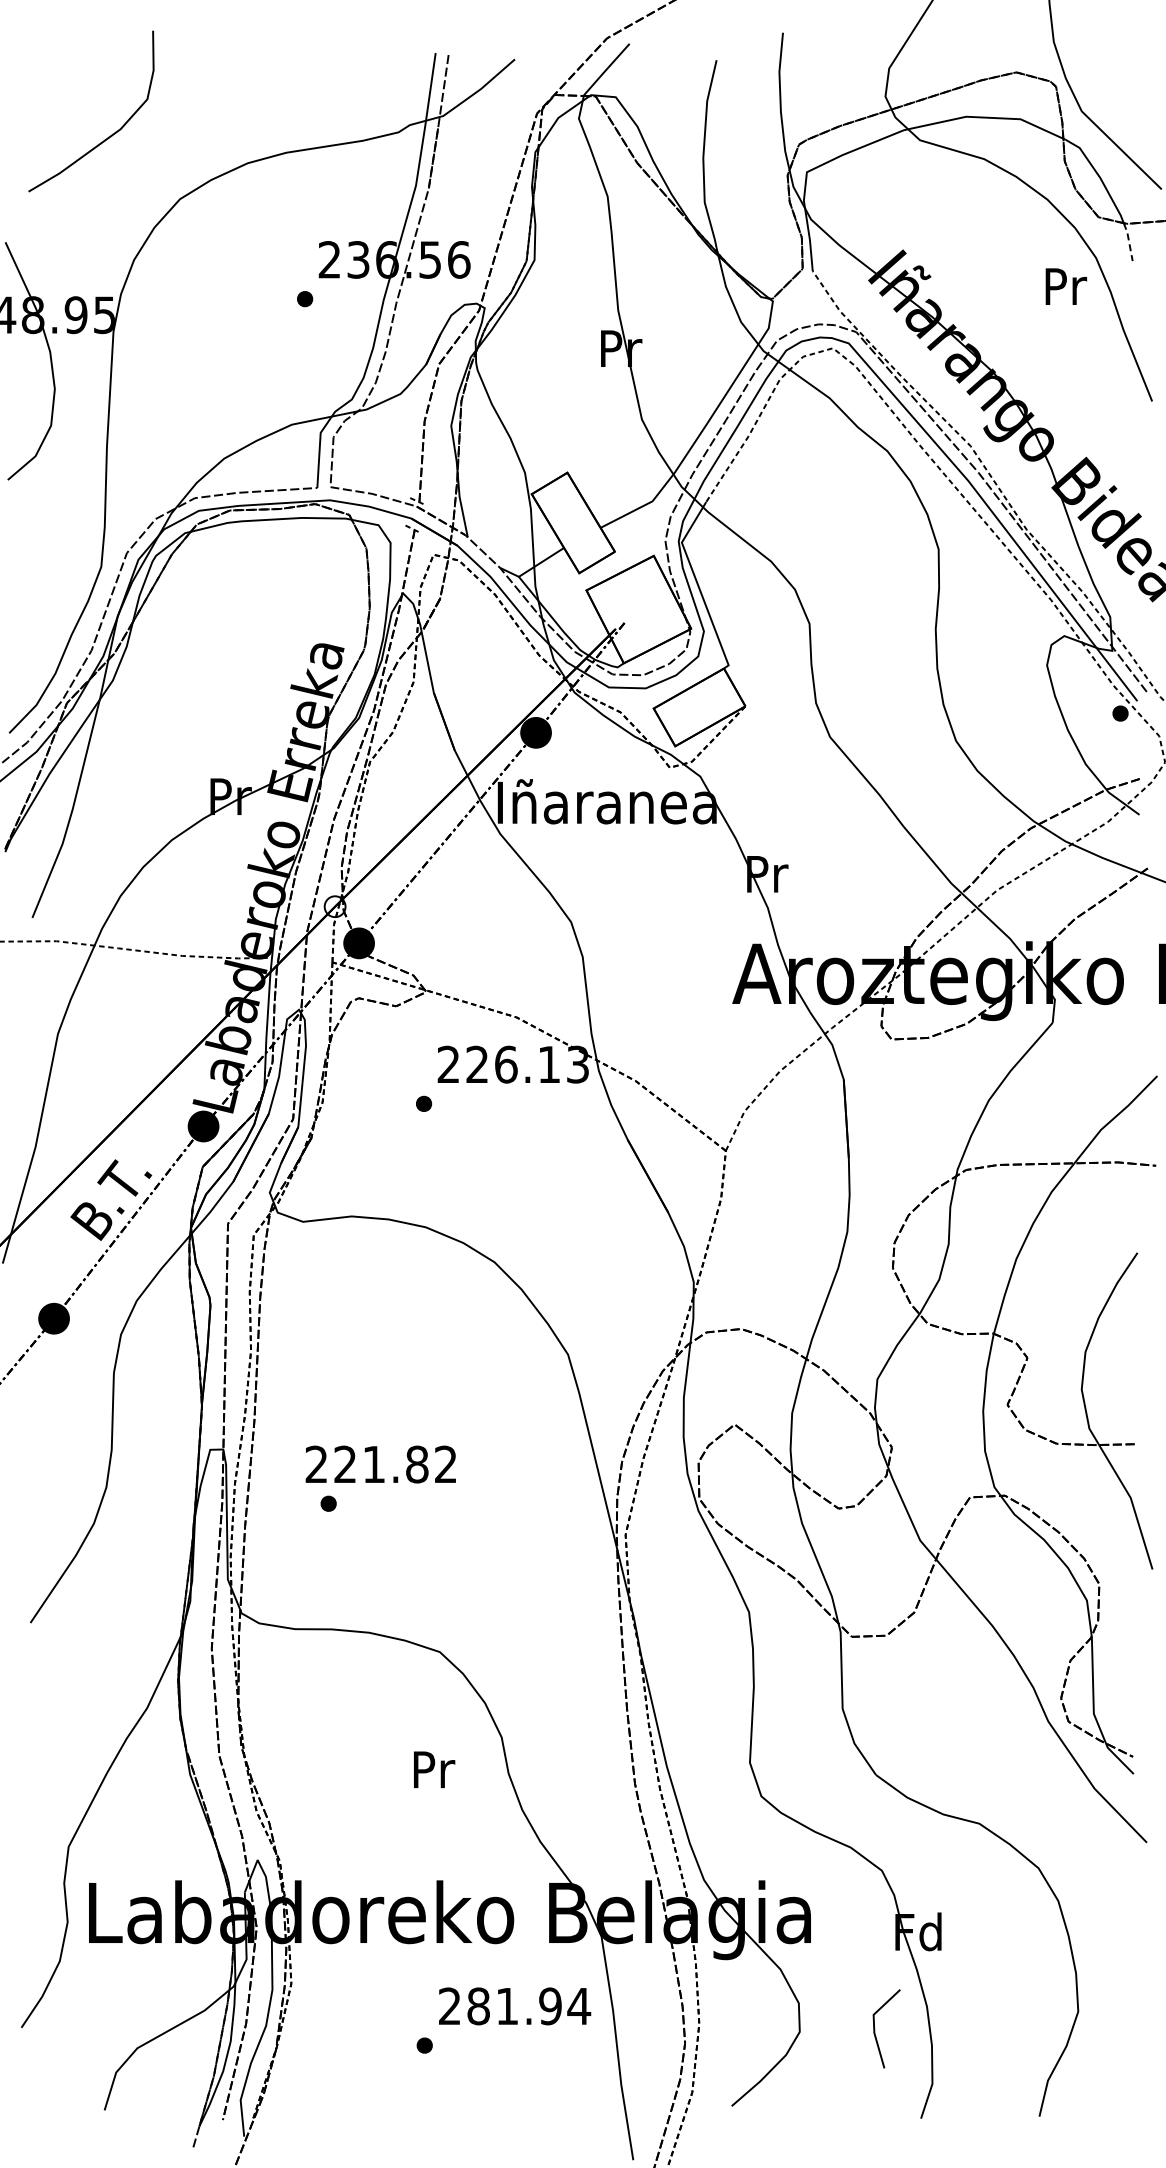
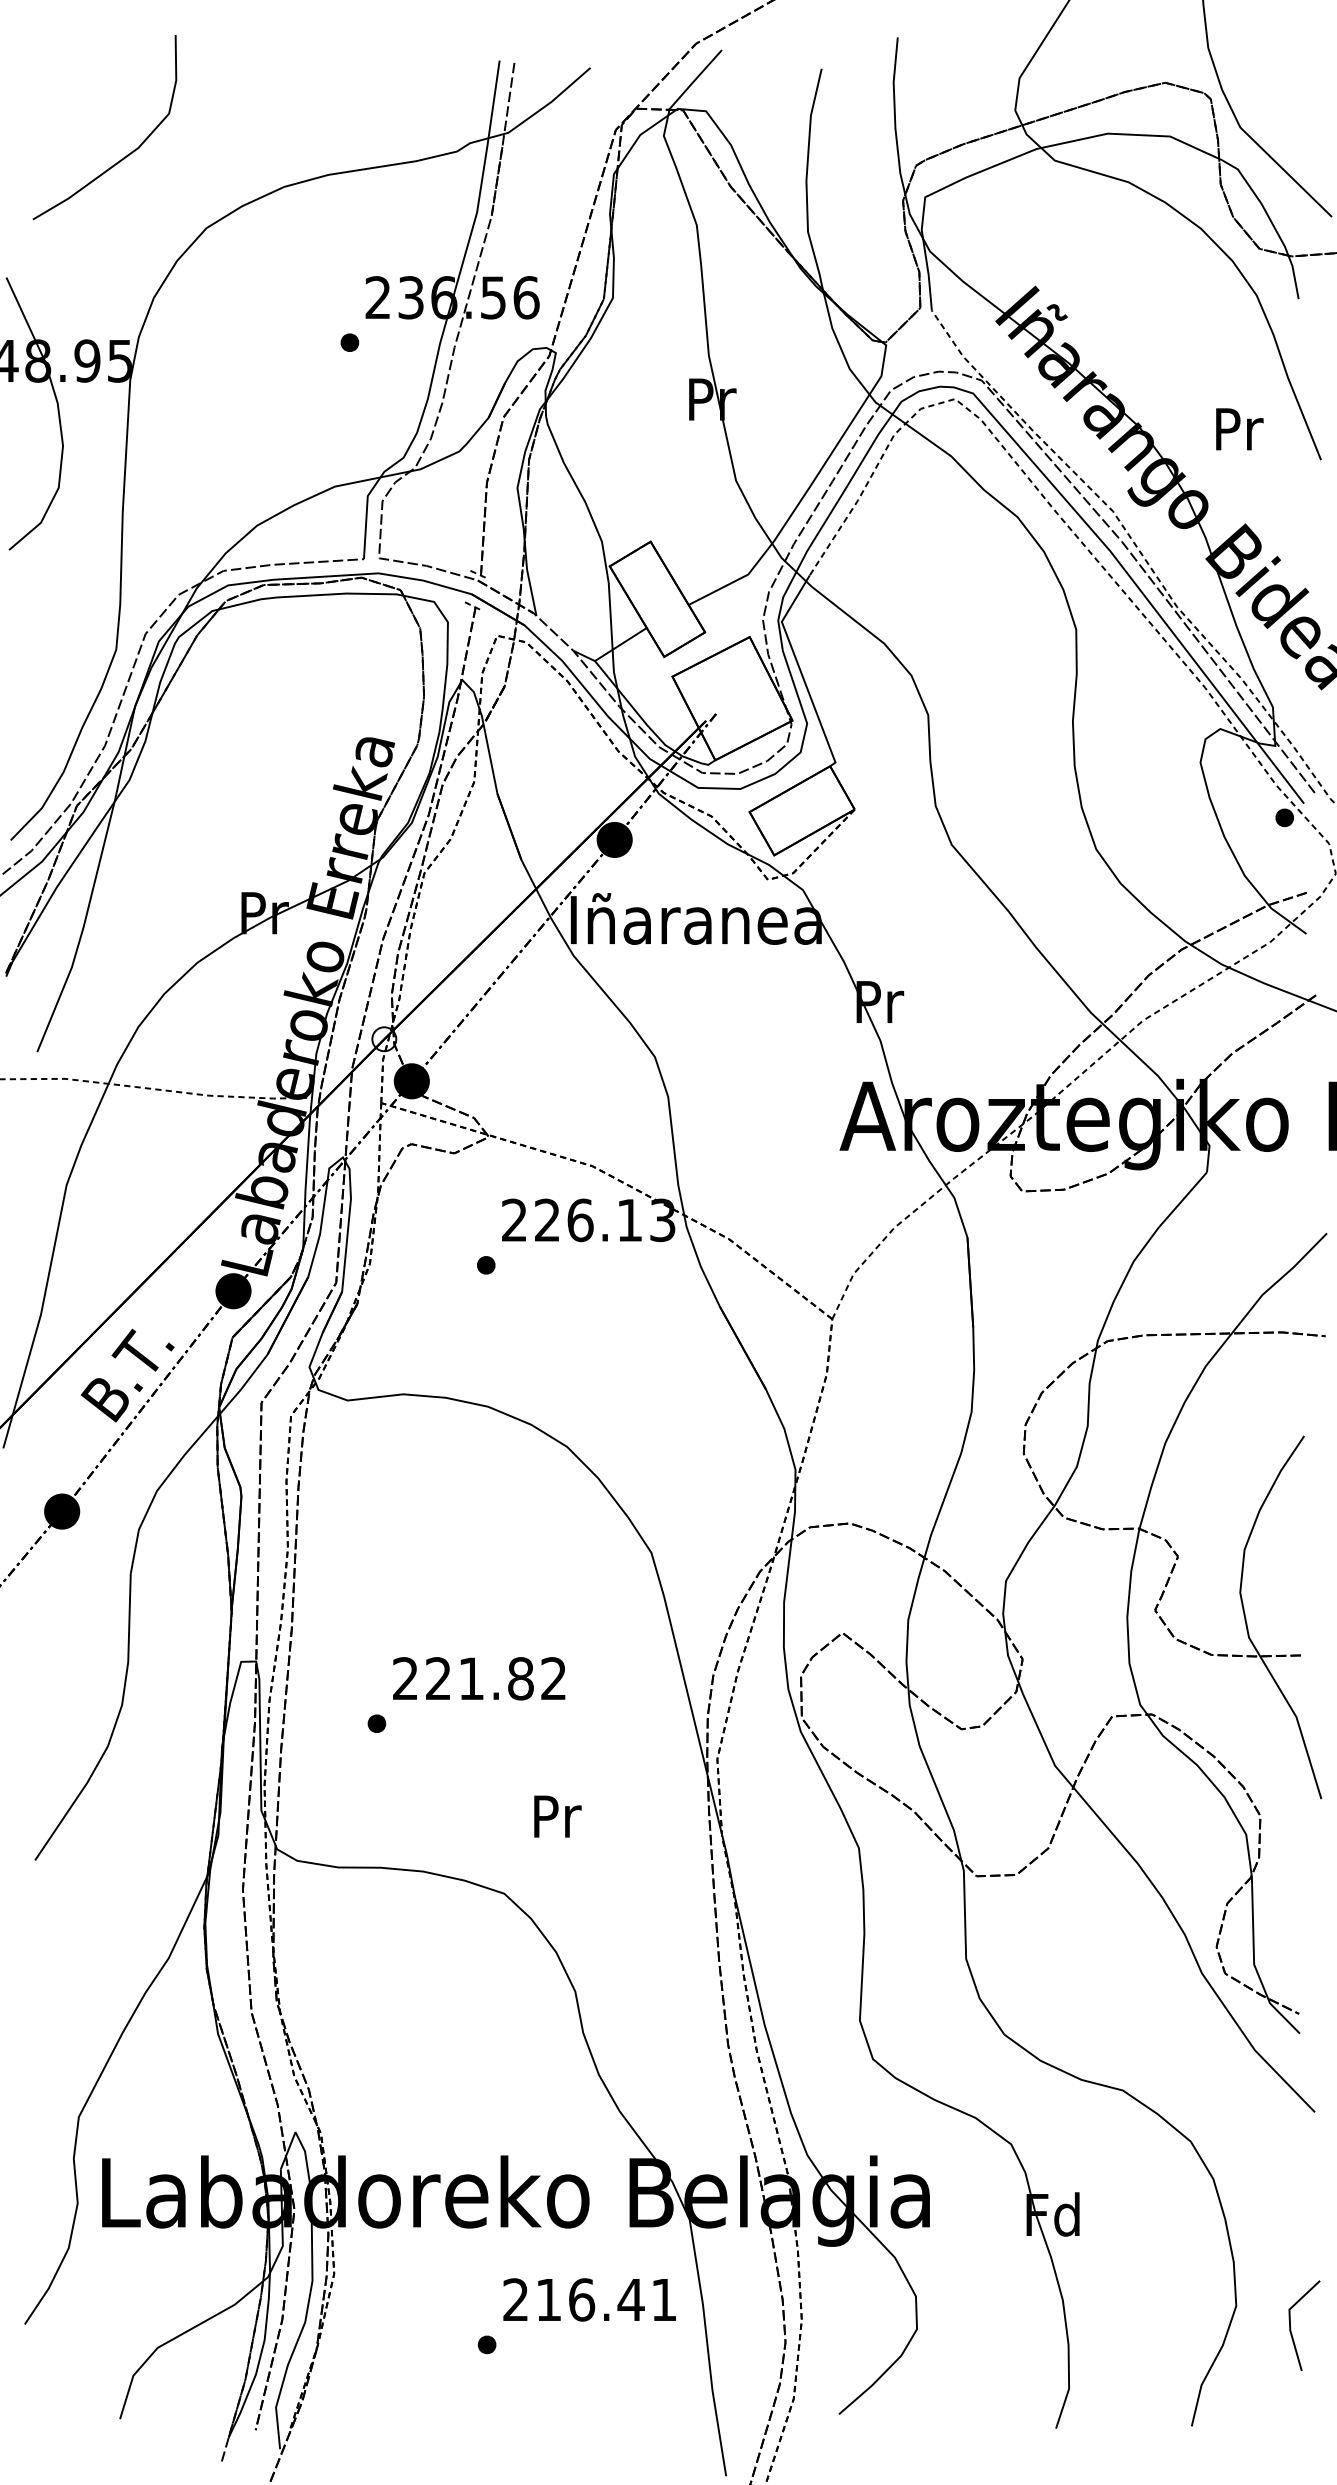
line: (1129, 241) -> (1295, 276), dashed -> solid
text: (1066, 286) -> (1239, 429), moved
text: (380, 1464) -> (478, 1678), moved
text: (434, 1769) -> (557, 1816), moved
text: (529, 2006) -> (607, 2300), 281.94 -> 216.41
line: (875, 2028) -> (1291, 2325), moved

